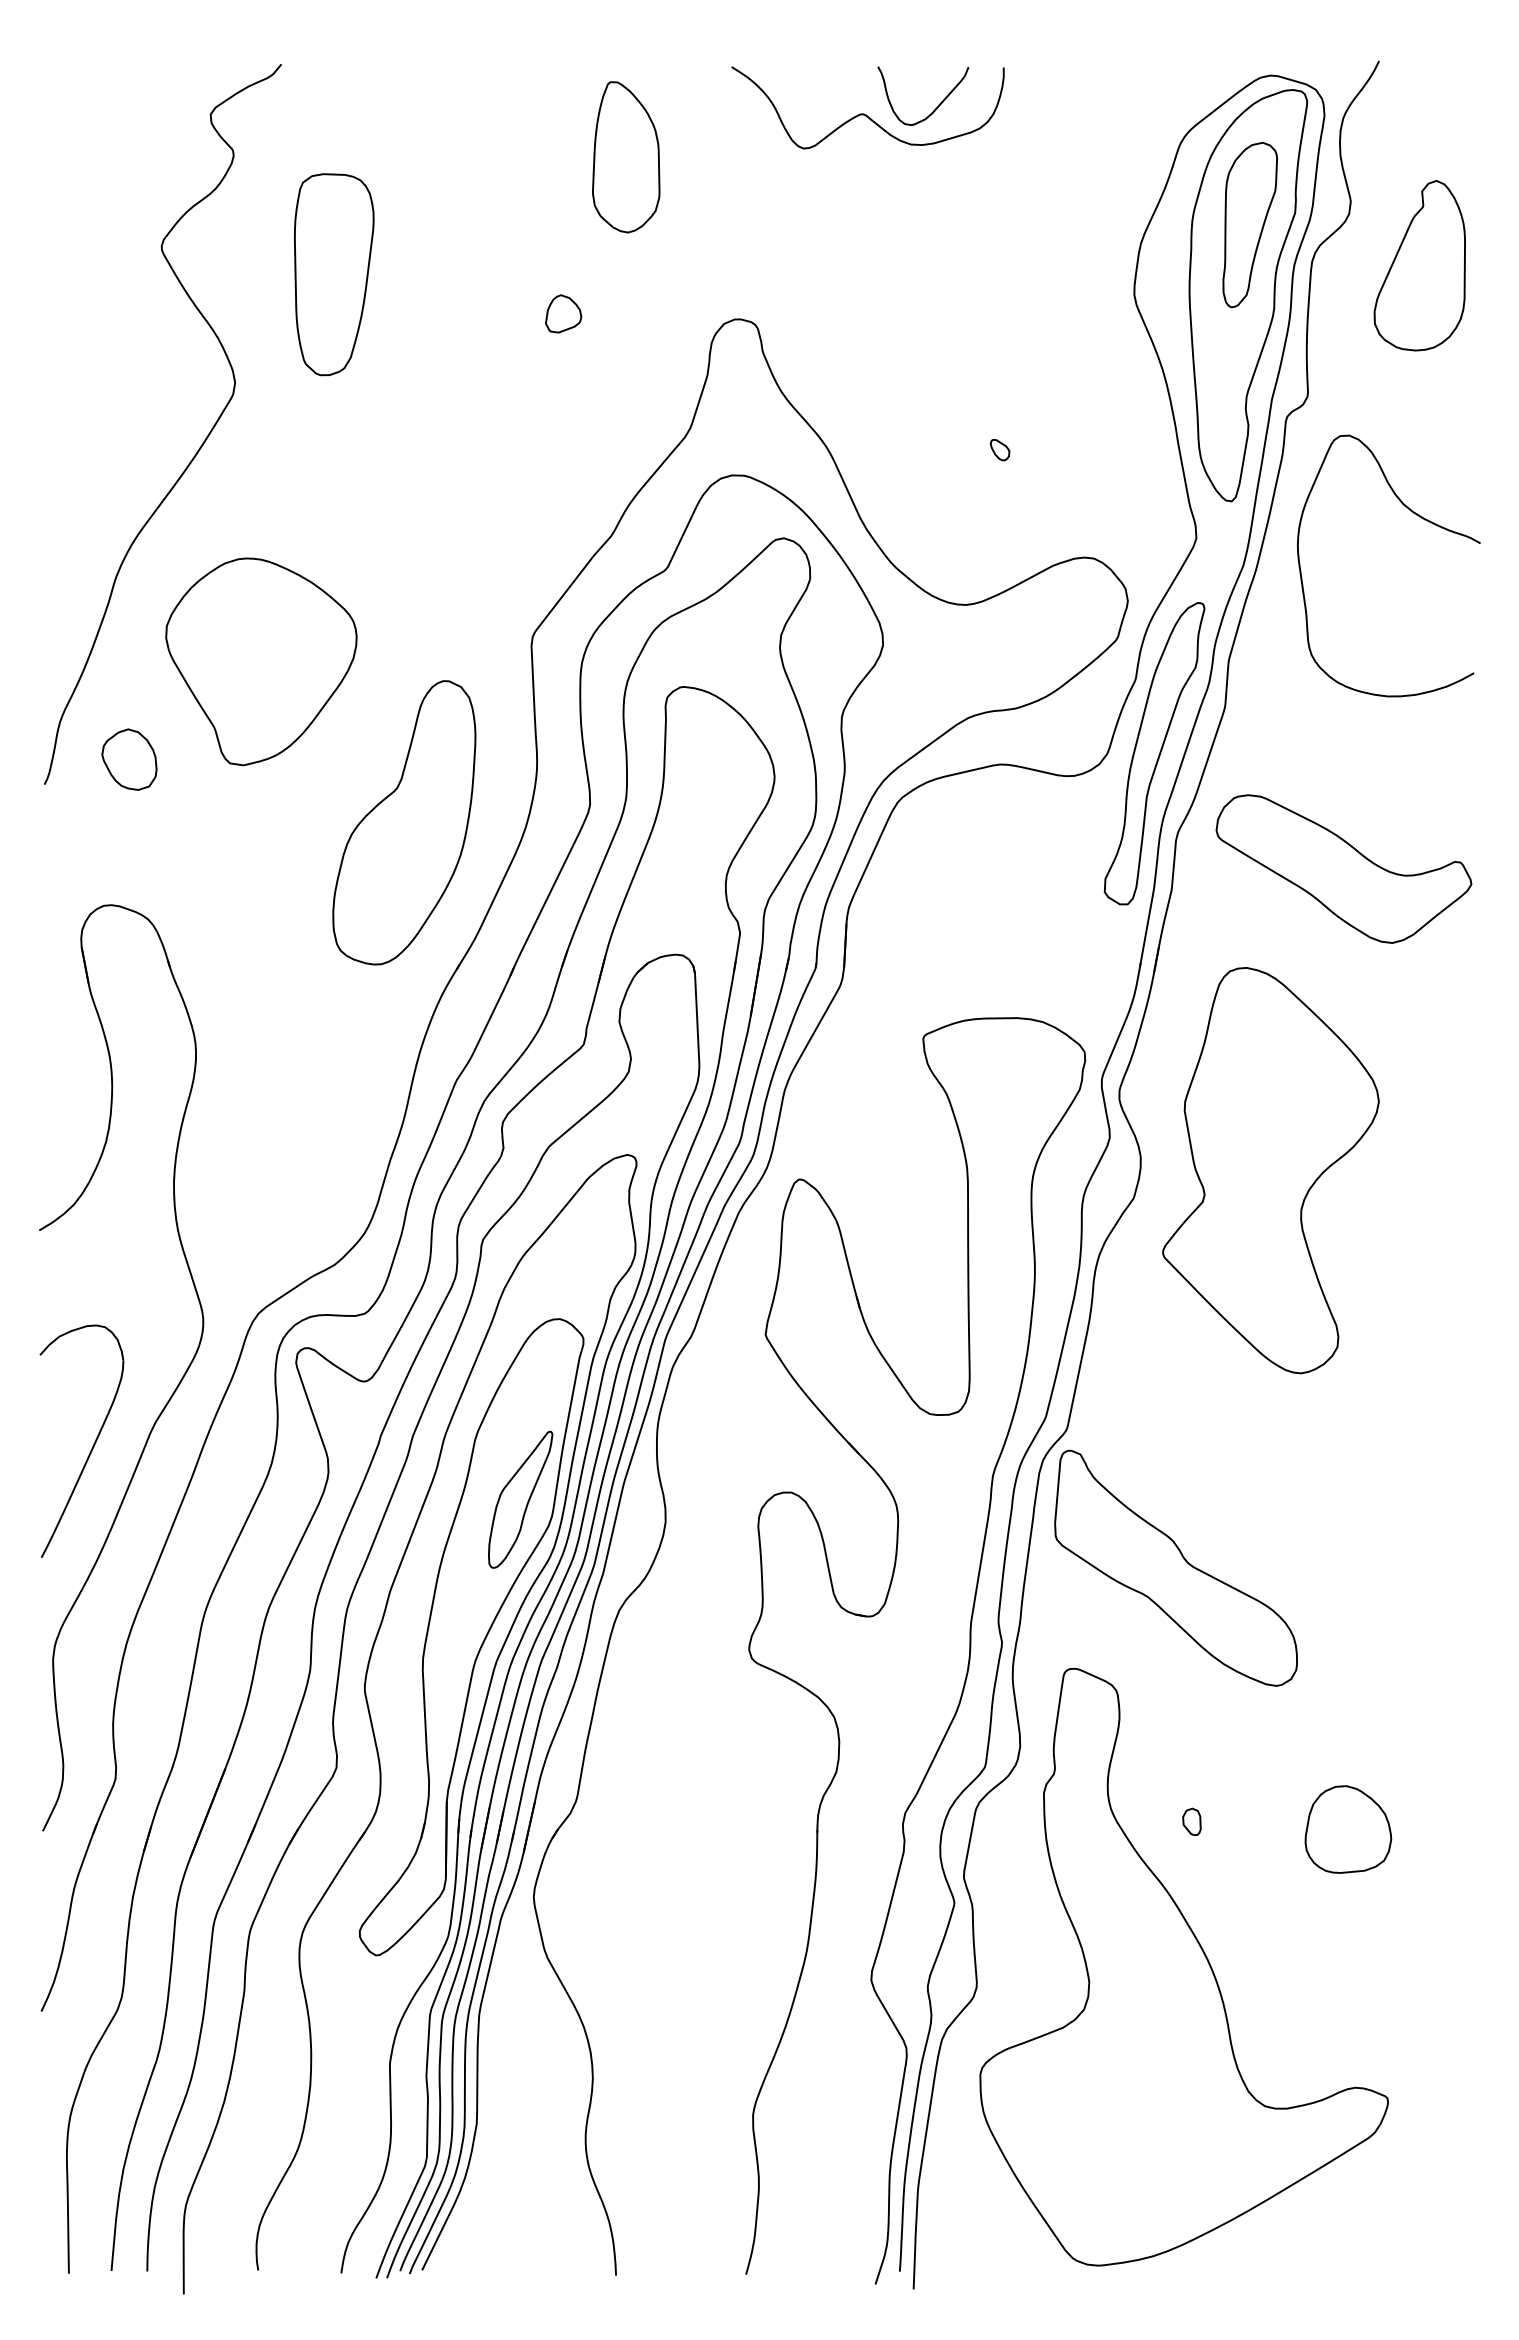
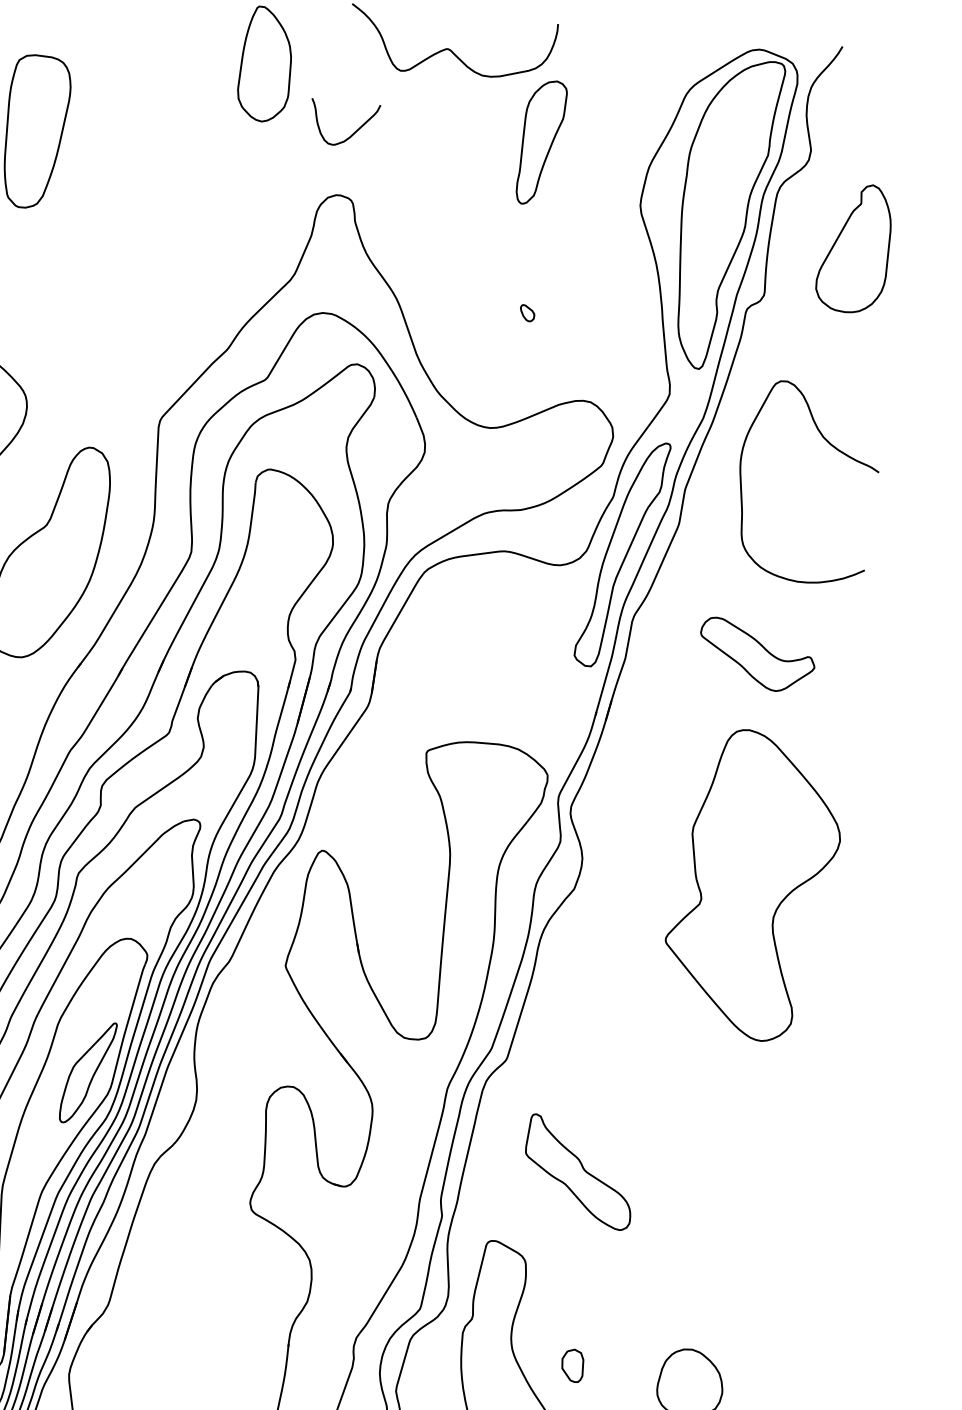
curve: (938, 104) -> (355, 131), moved
part: (1249, 224) -> (541, 142), moved
part: (1419, 265) -> (854, 248), moved
part: (563, 313) -> (207, 178), removed
curve: (1419, 517) -> (834, 448), moved
part: (1343, 868) -> (756, 655), size x0.6
part: (1270, 1170) -> (753, 885), moved
part: (1175, 1567) -> (578, 1171), size x0.6
part: (1191, 1821) -> (572, 1365), size x1.6

